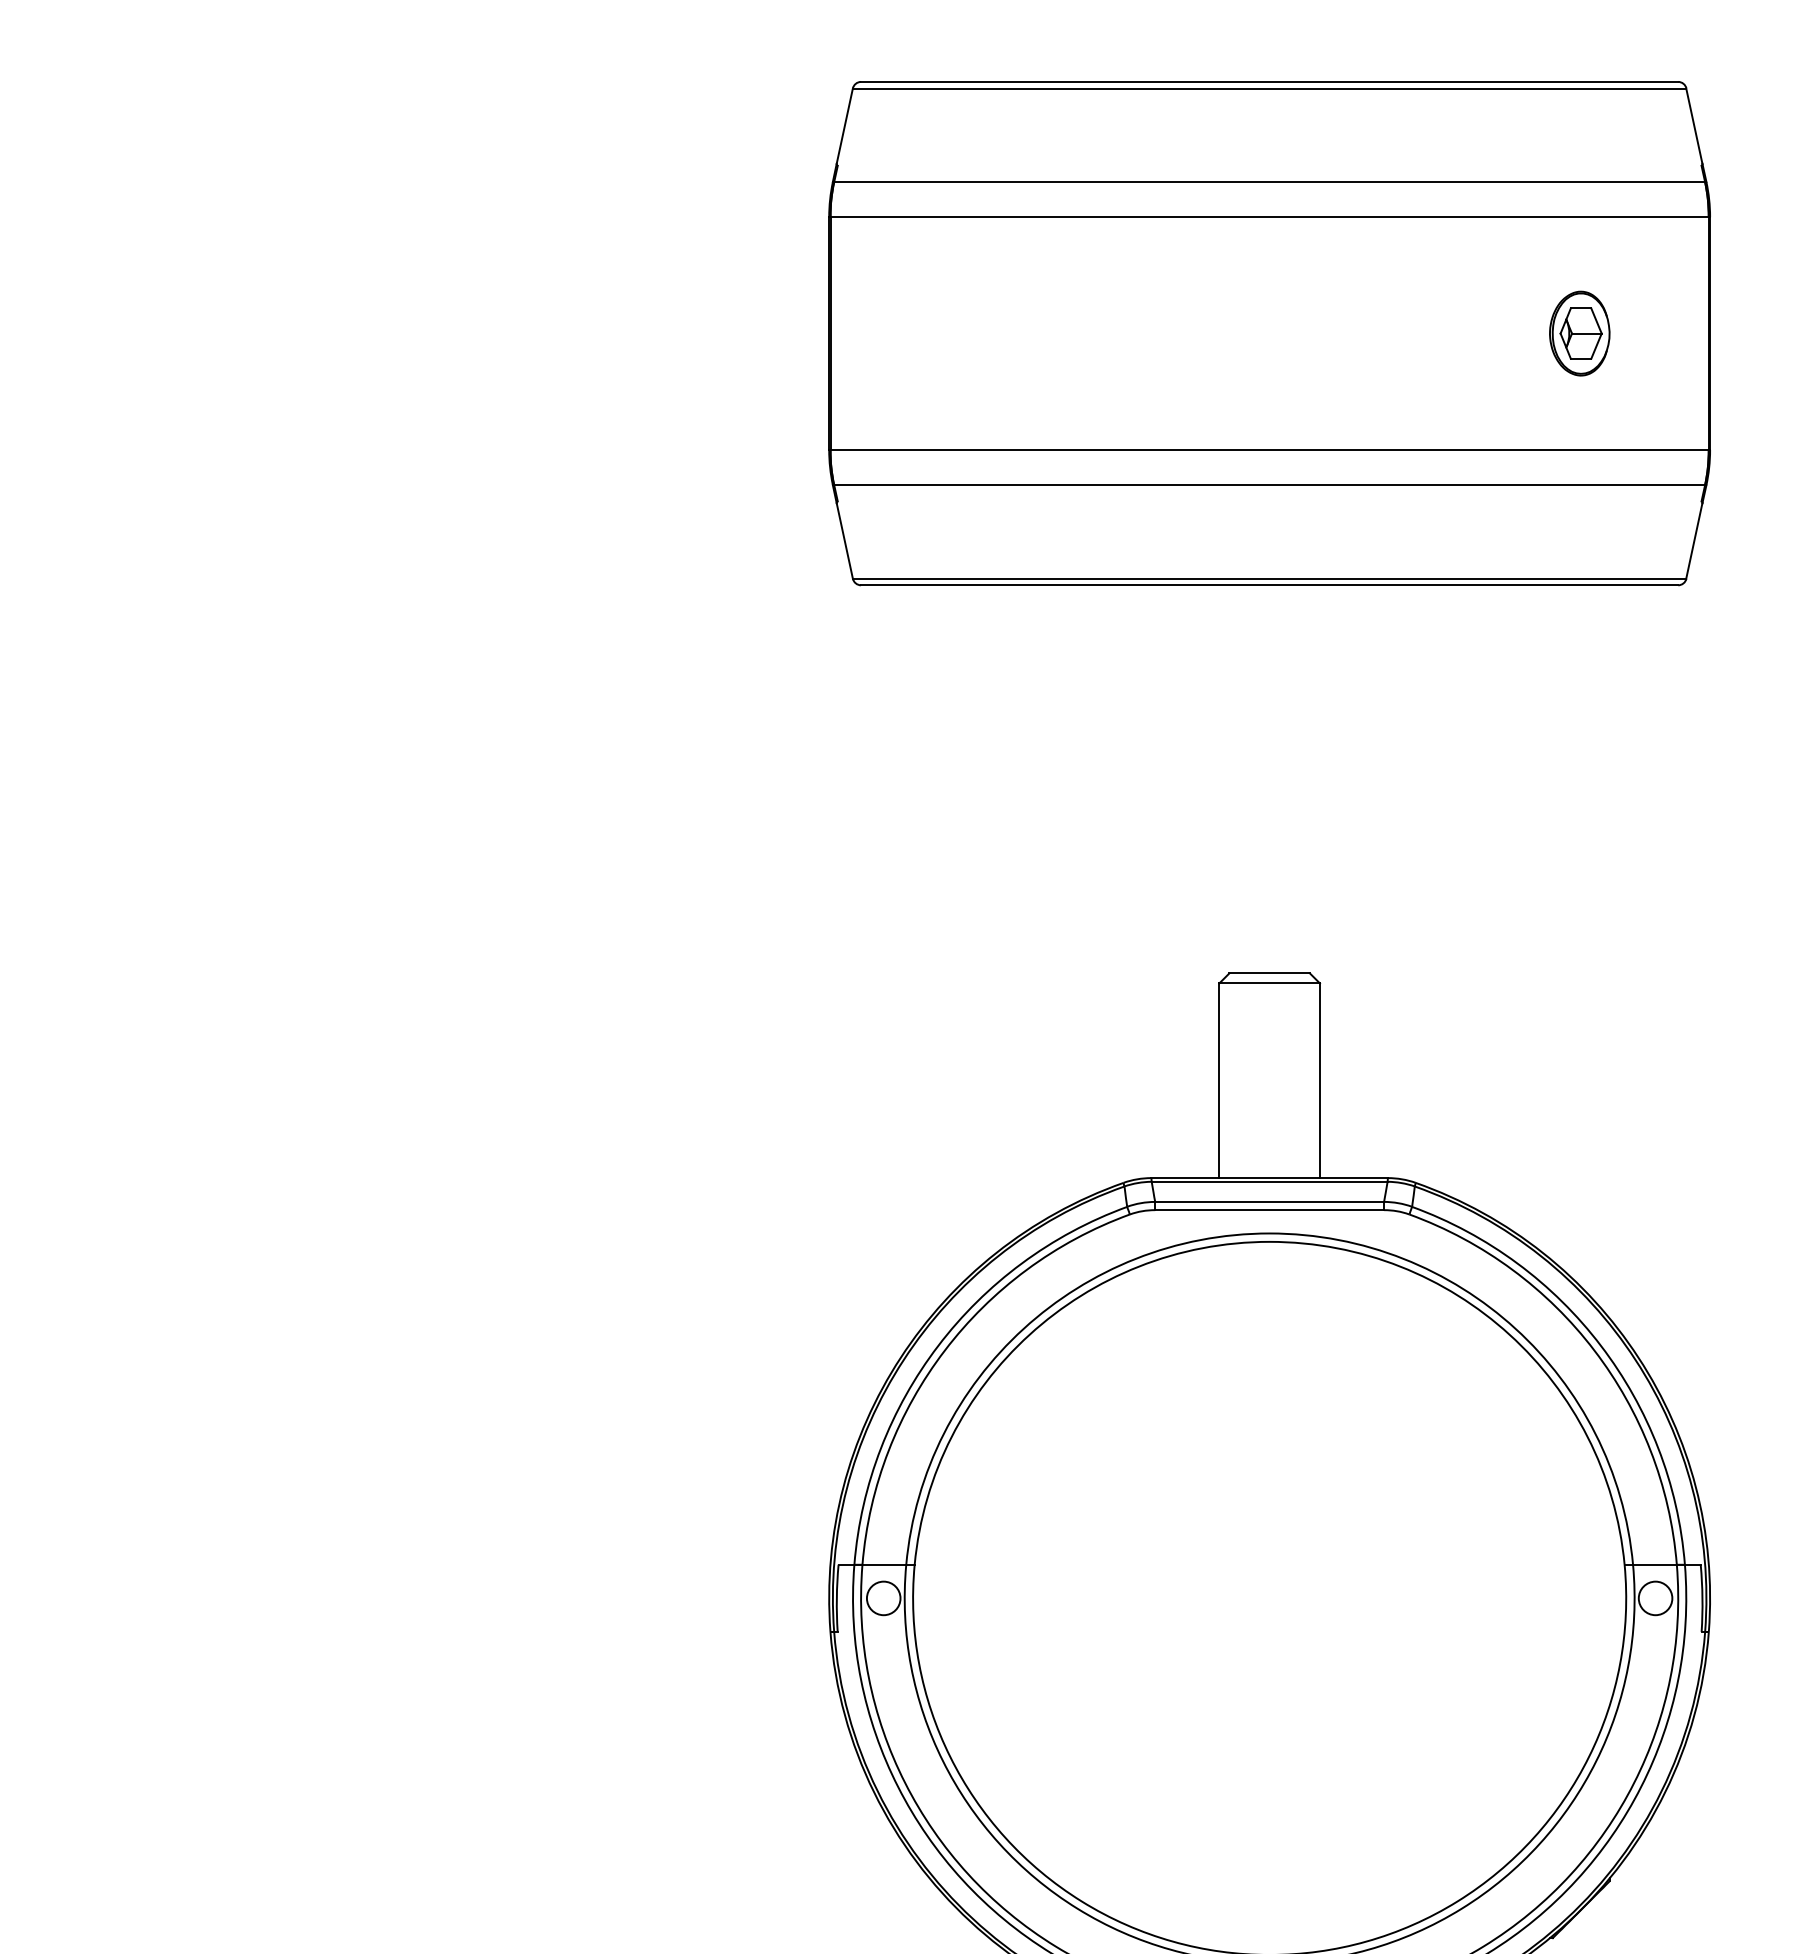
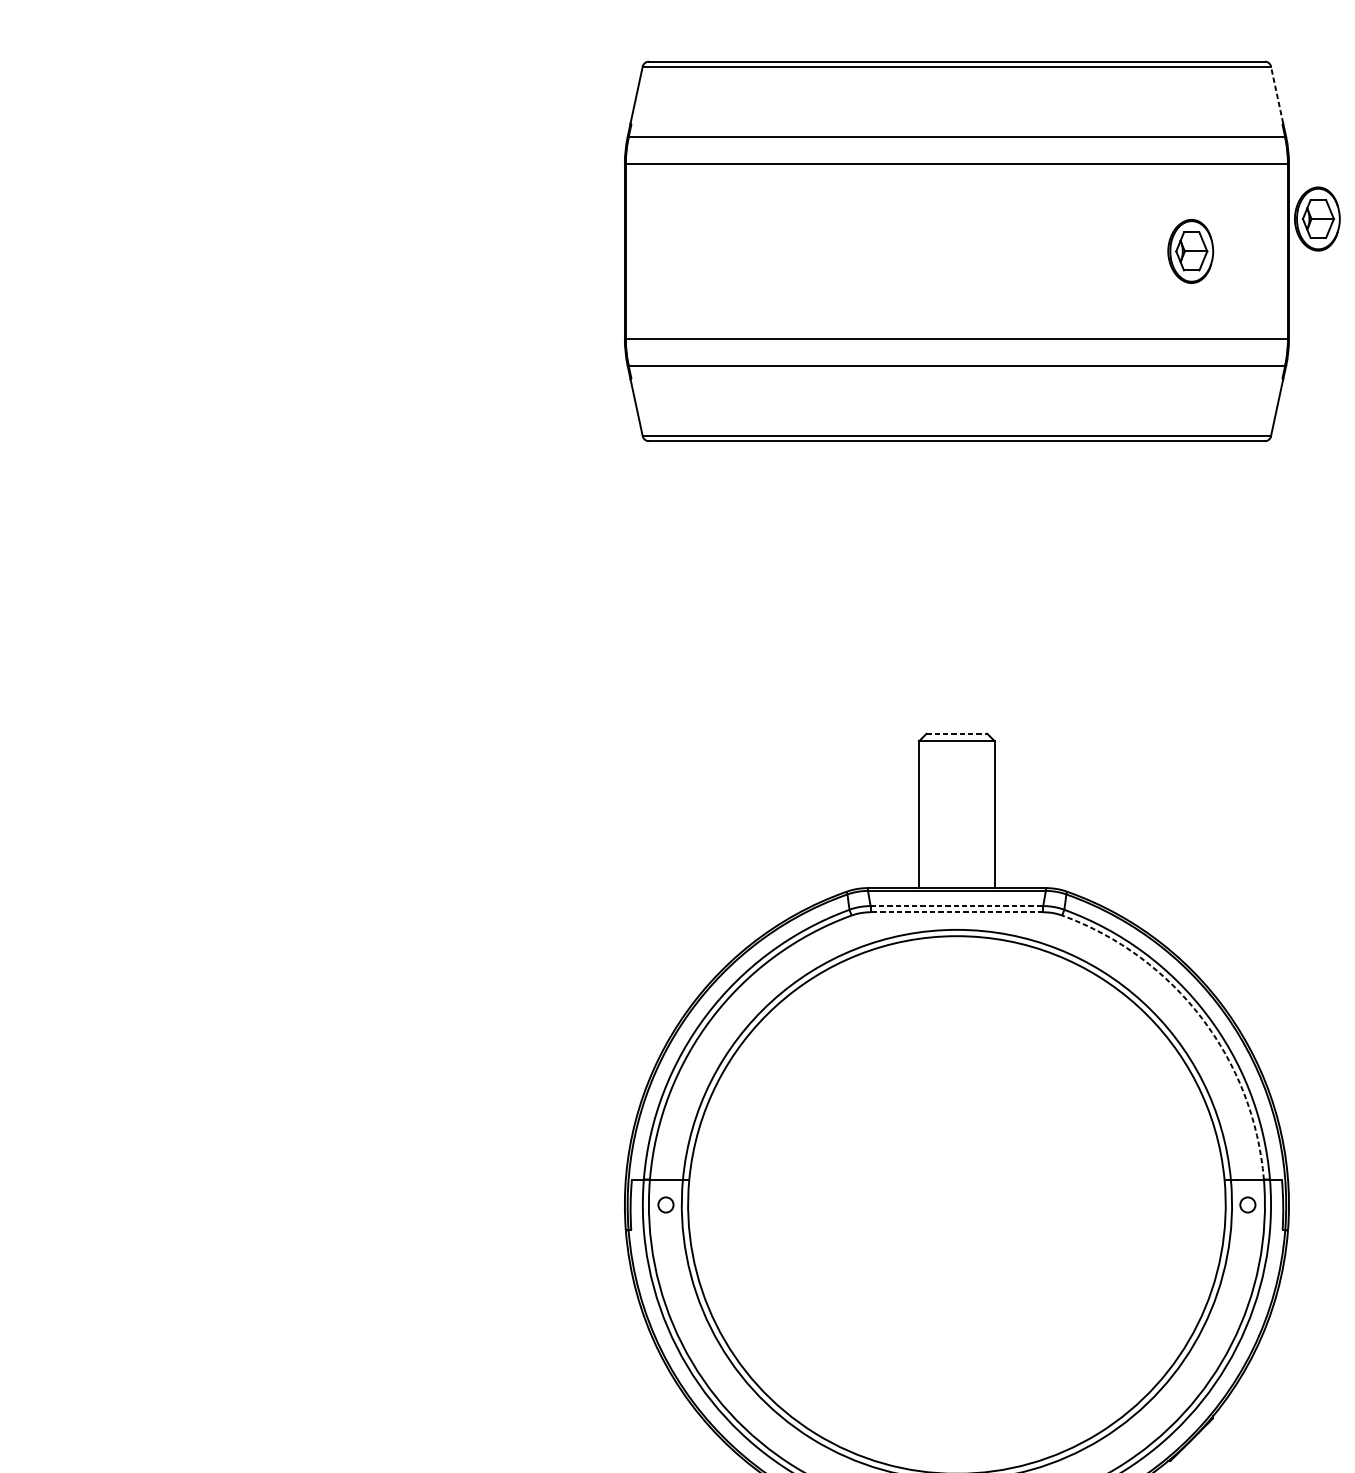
line: (1694, 125) -> (1277, 94), solid -> dashed
part: (1747, 290) -> (1317, 218), added
line: (1270, 973) -> (957, 733), solid -> dashed
line: (1270, 1201) -> (957, 905), solid -> dashed
line: (1269, 1210) -> (956, 912), solid -> dashed
arc: (1594, 1350) -> (1201, 1018), solid -> dashed
circle: (883, 1598) -> (665, 1205), size x0.6
circle: (1655, 1598) -> (1247, 1205), size x0.6

